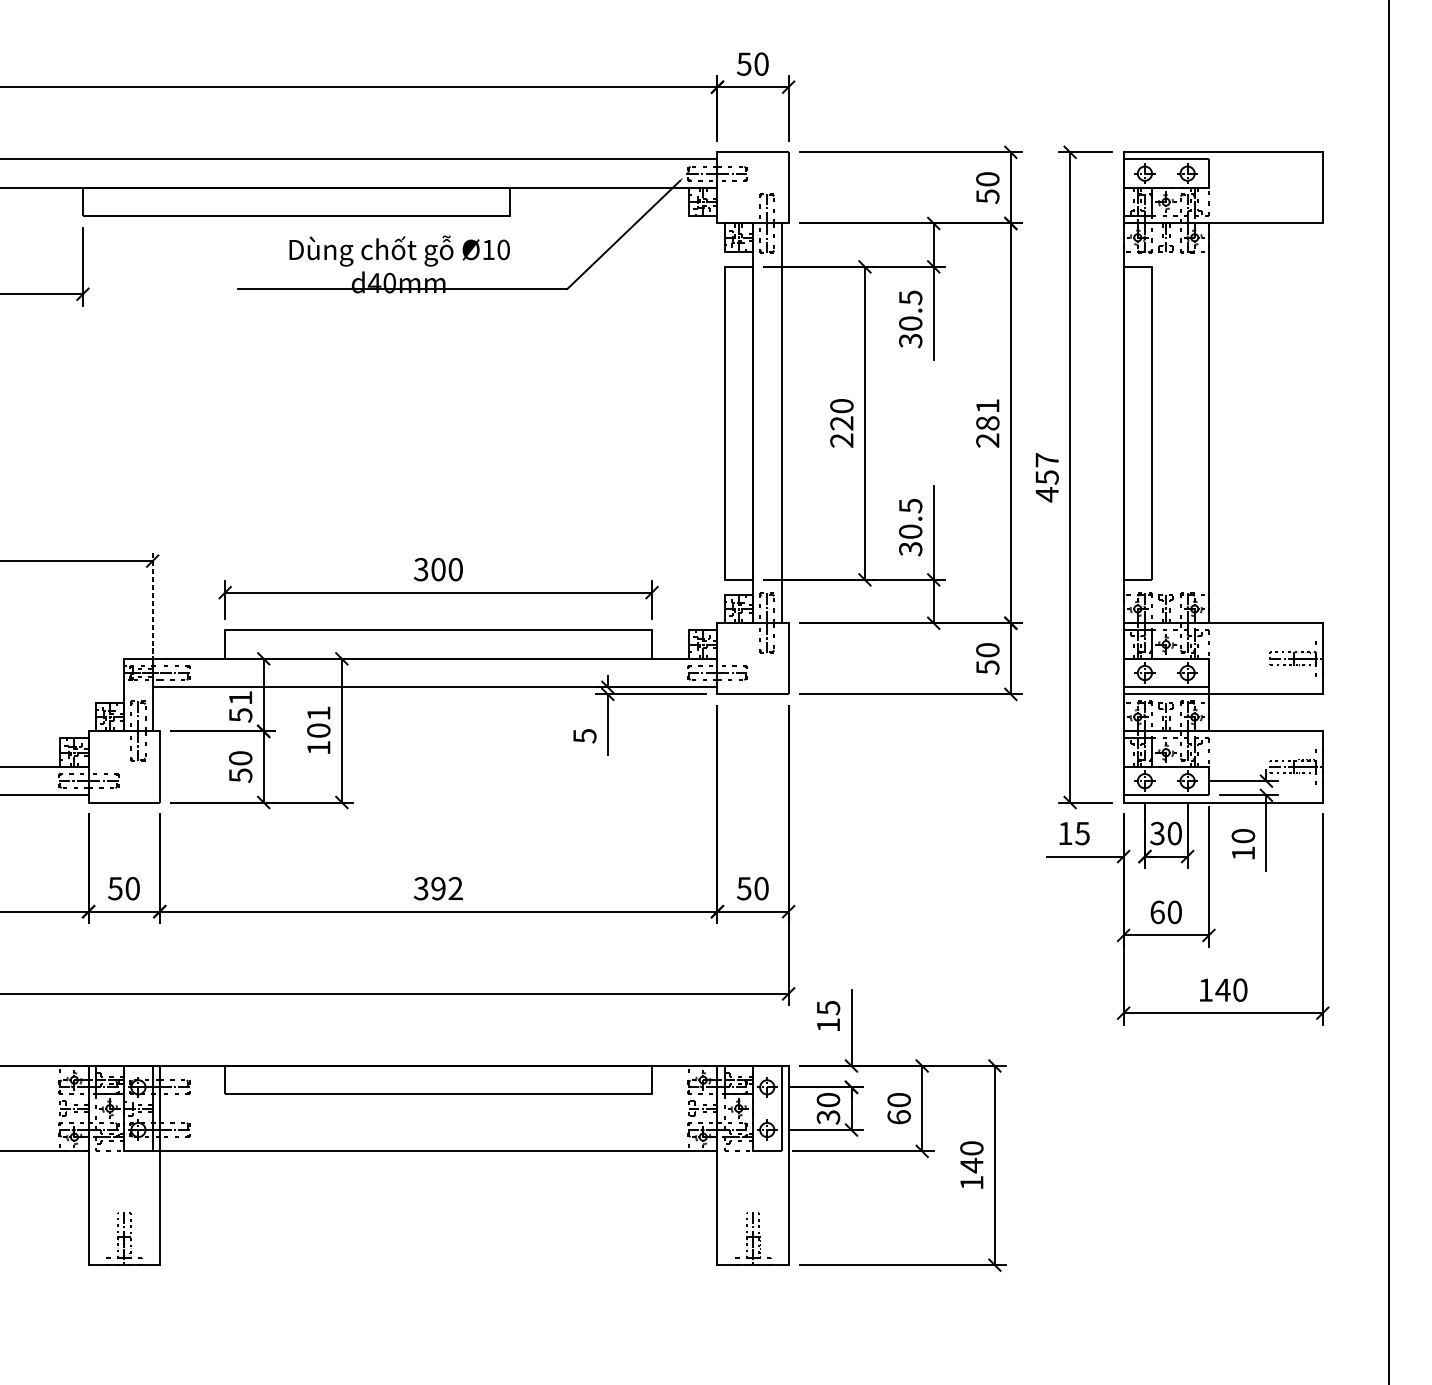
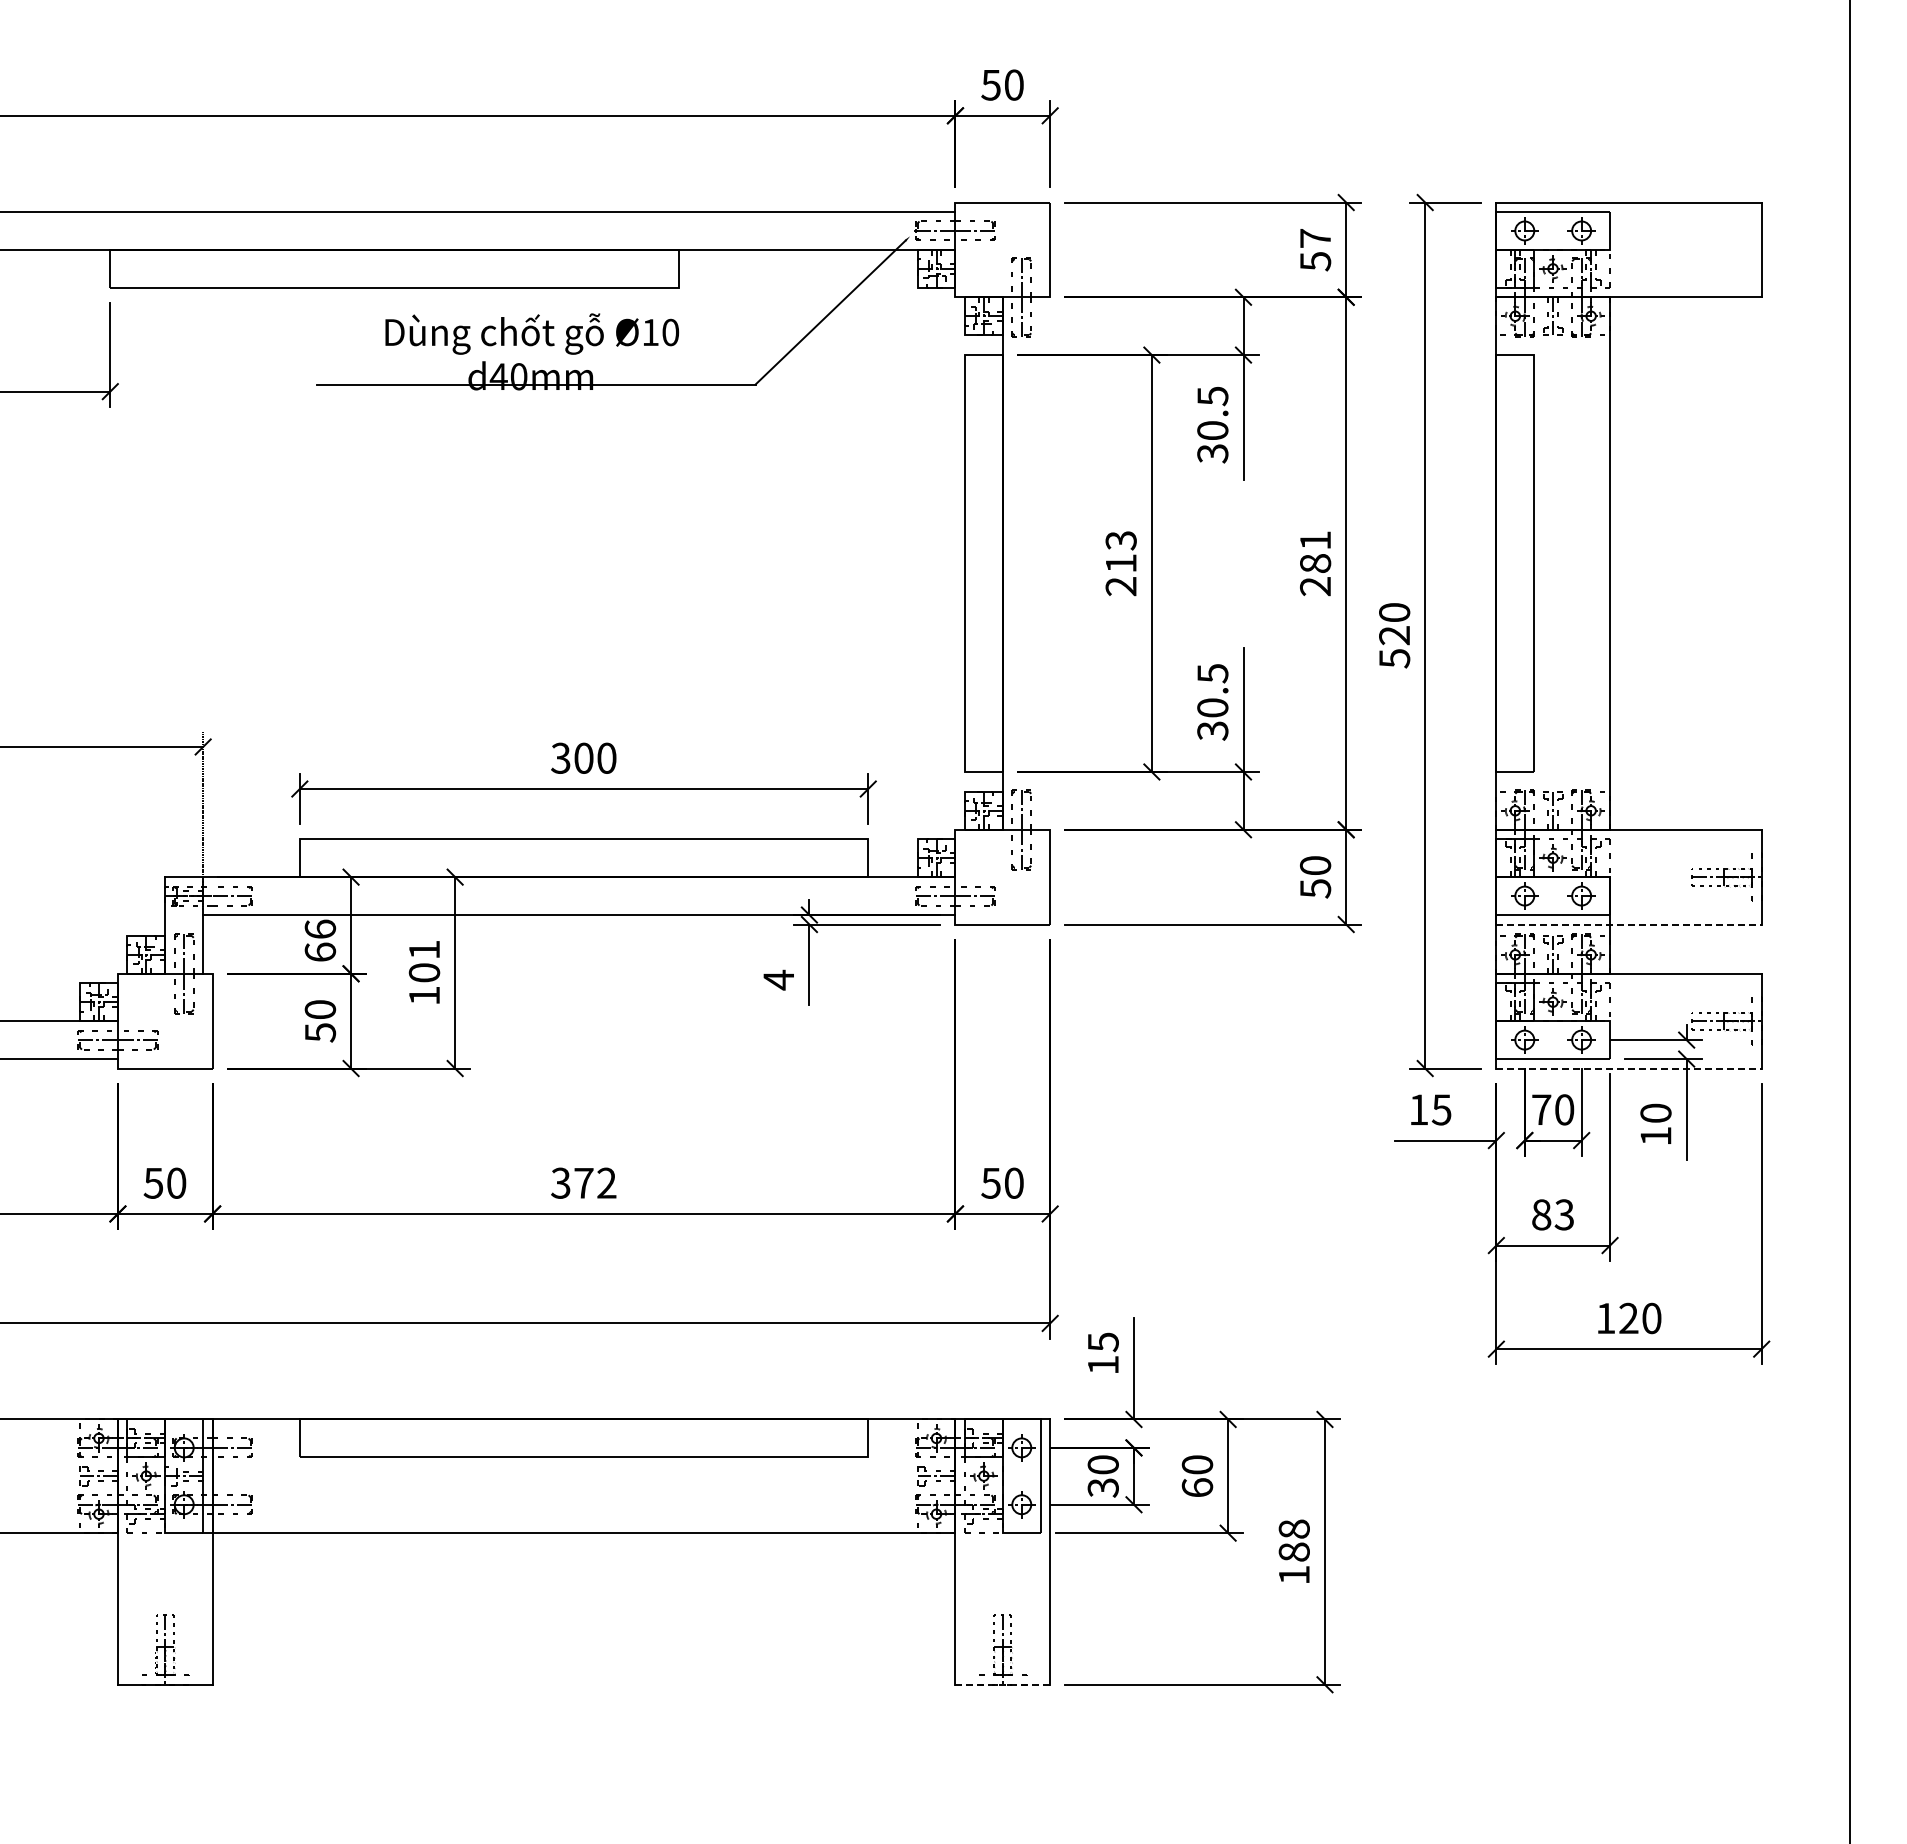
text: (987, 179) -> (1315, 238), 50 -> 57
text: (841, 415) -> (1120, 552), 220 -> 213
line: (781, 423) -> (1040, 563), removed
text: (1047, 478) -> (1394, 636), 457 -> 520
line: (1223, 694) -> (1629, 924), solid -> dashed
text: (240, 706) -> (320, 940), 51 -> 66
text: (584, 735) -> (778, 979), 5 -> 4
line: (1223, 802) -> (1629, 1068), solid -> dashed
text: (1157, 833) -> (1541, 1109), 30 -> 70
text: (438, 888) -> (583, 1182), 392 -> 372
text: (1166, 912) -> (1553, 1214), 60 -> 83
text: (1222, 989) -> (1628, 1317), 140 -> 120
text: (971, 1156) -> (1293, 1540), 140 -> 188
line: (752, 1264) -> (1002, 1684), solid -> dashed

